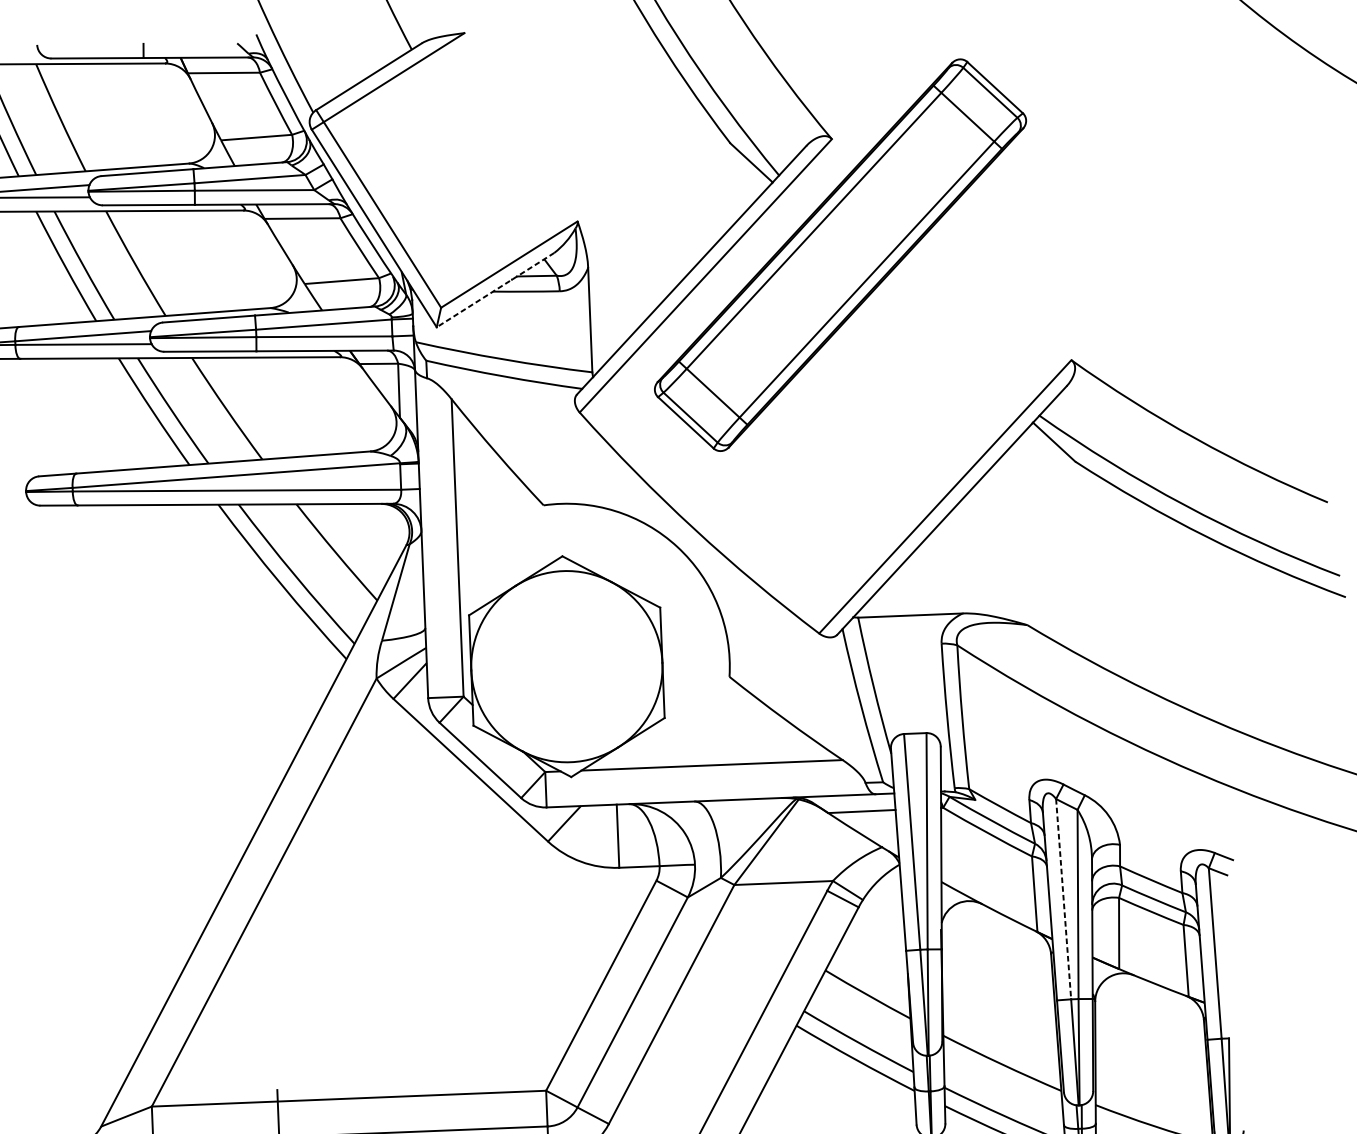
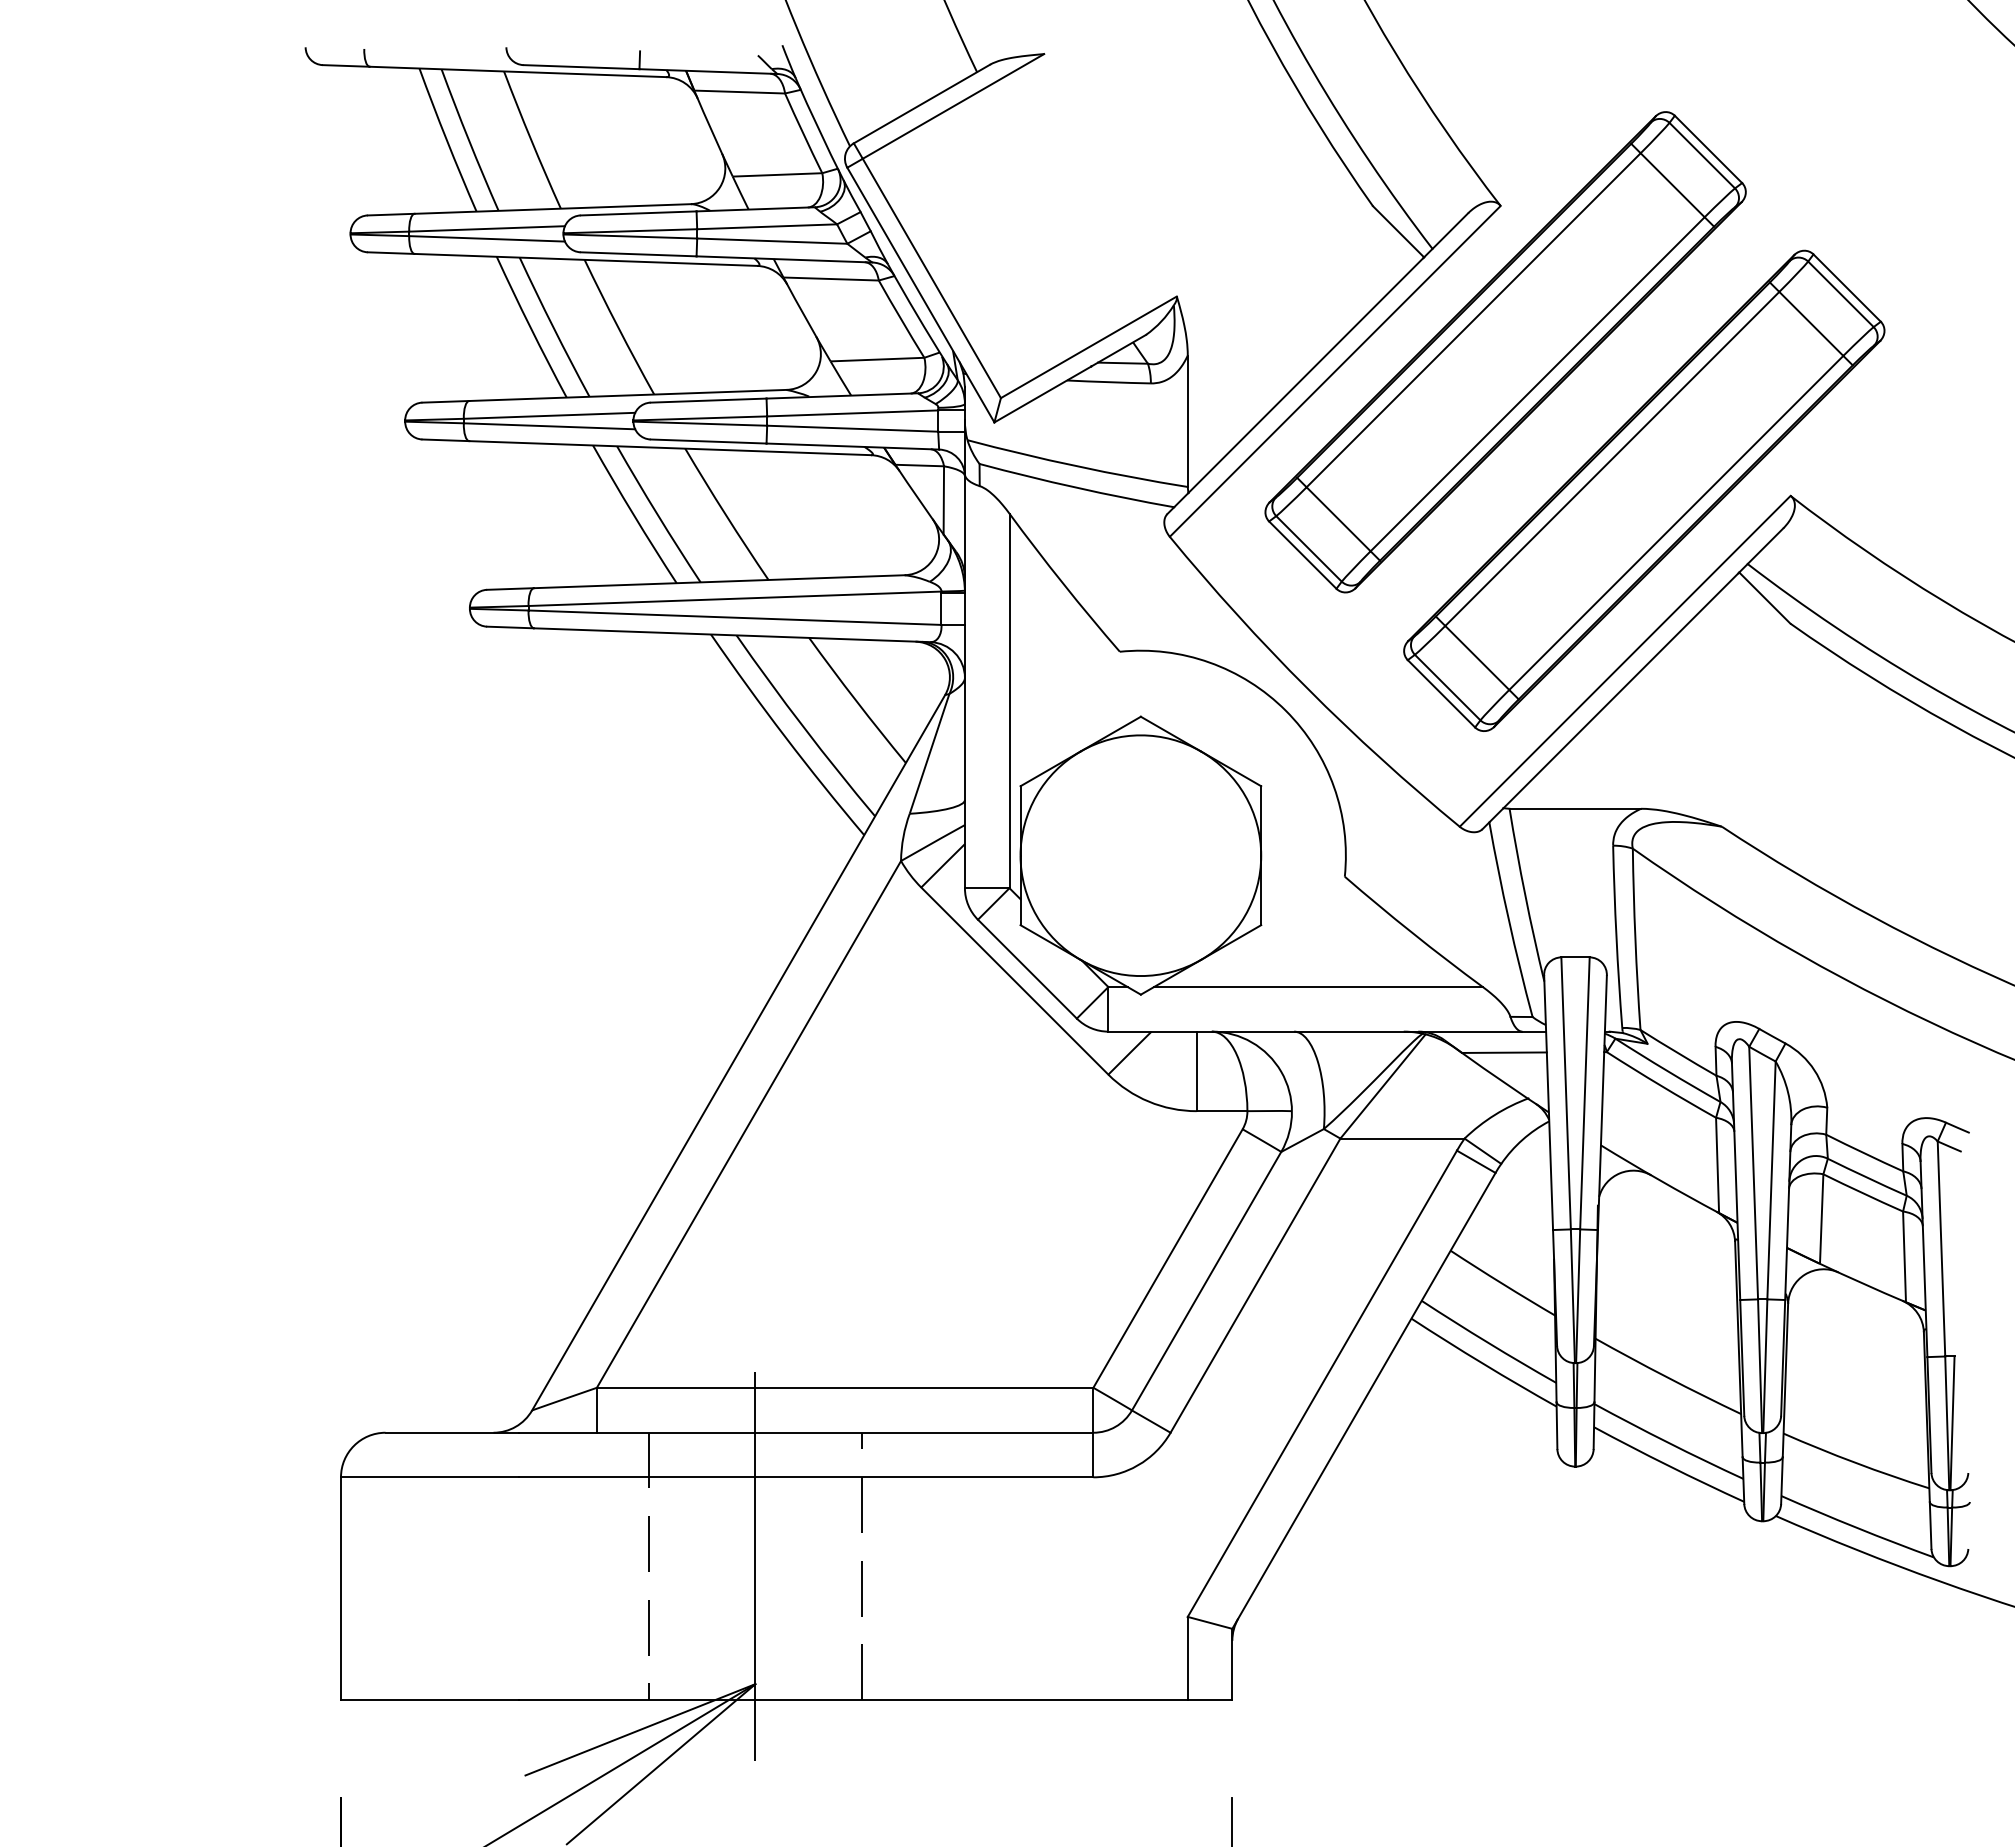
line: (495, 289) -> (1070, 378), dashed -> solid
part: (955, 360) -> (1644, 490), added
line: (1063, 899) -> (1753, 1173), dashed -> solid

